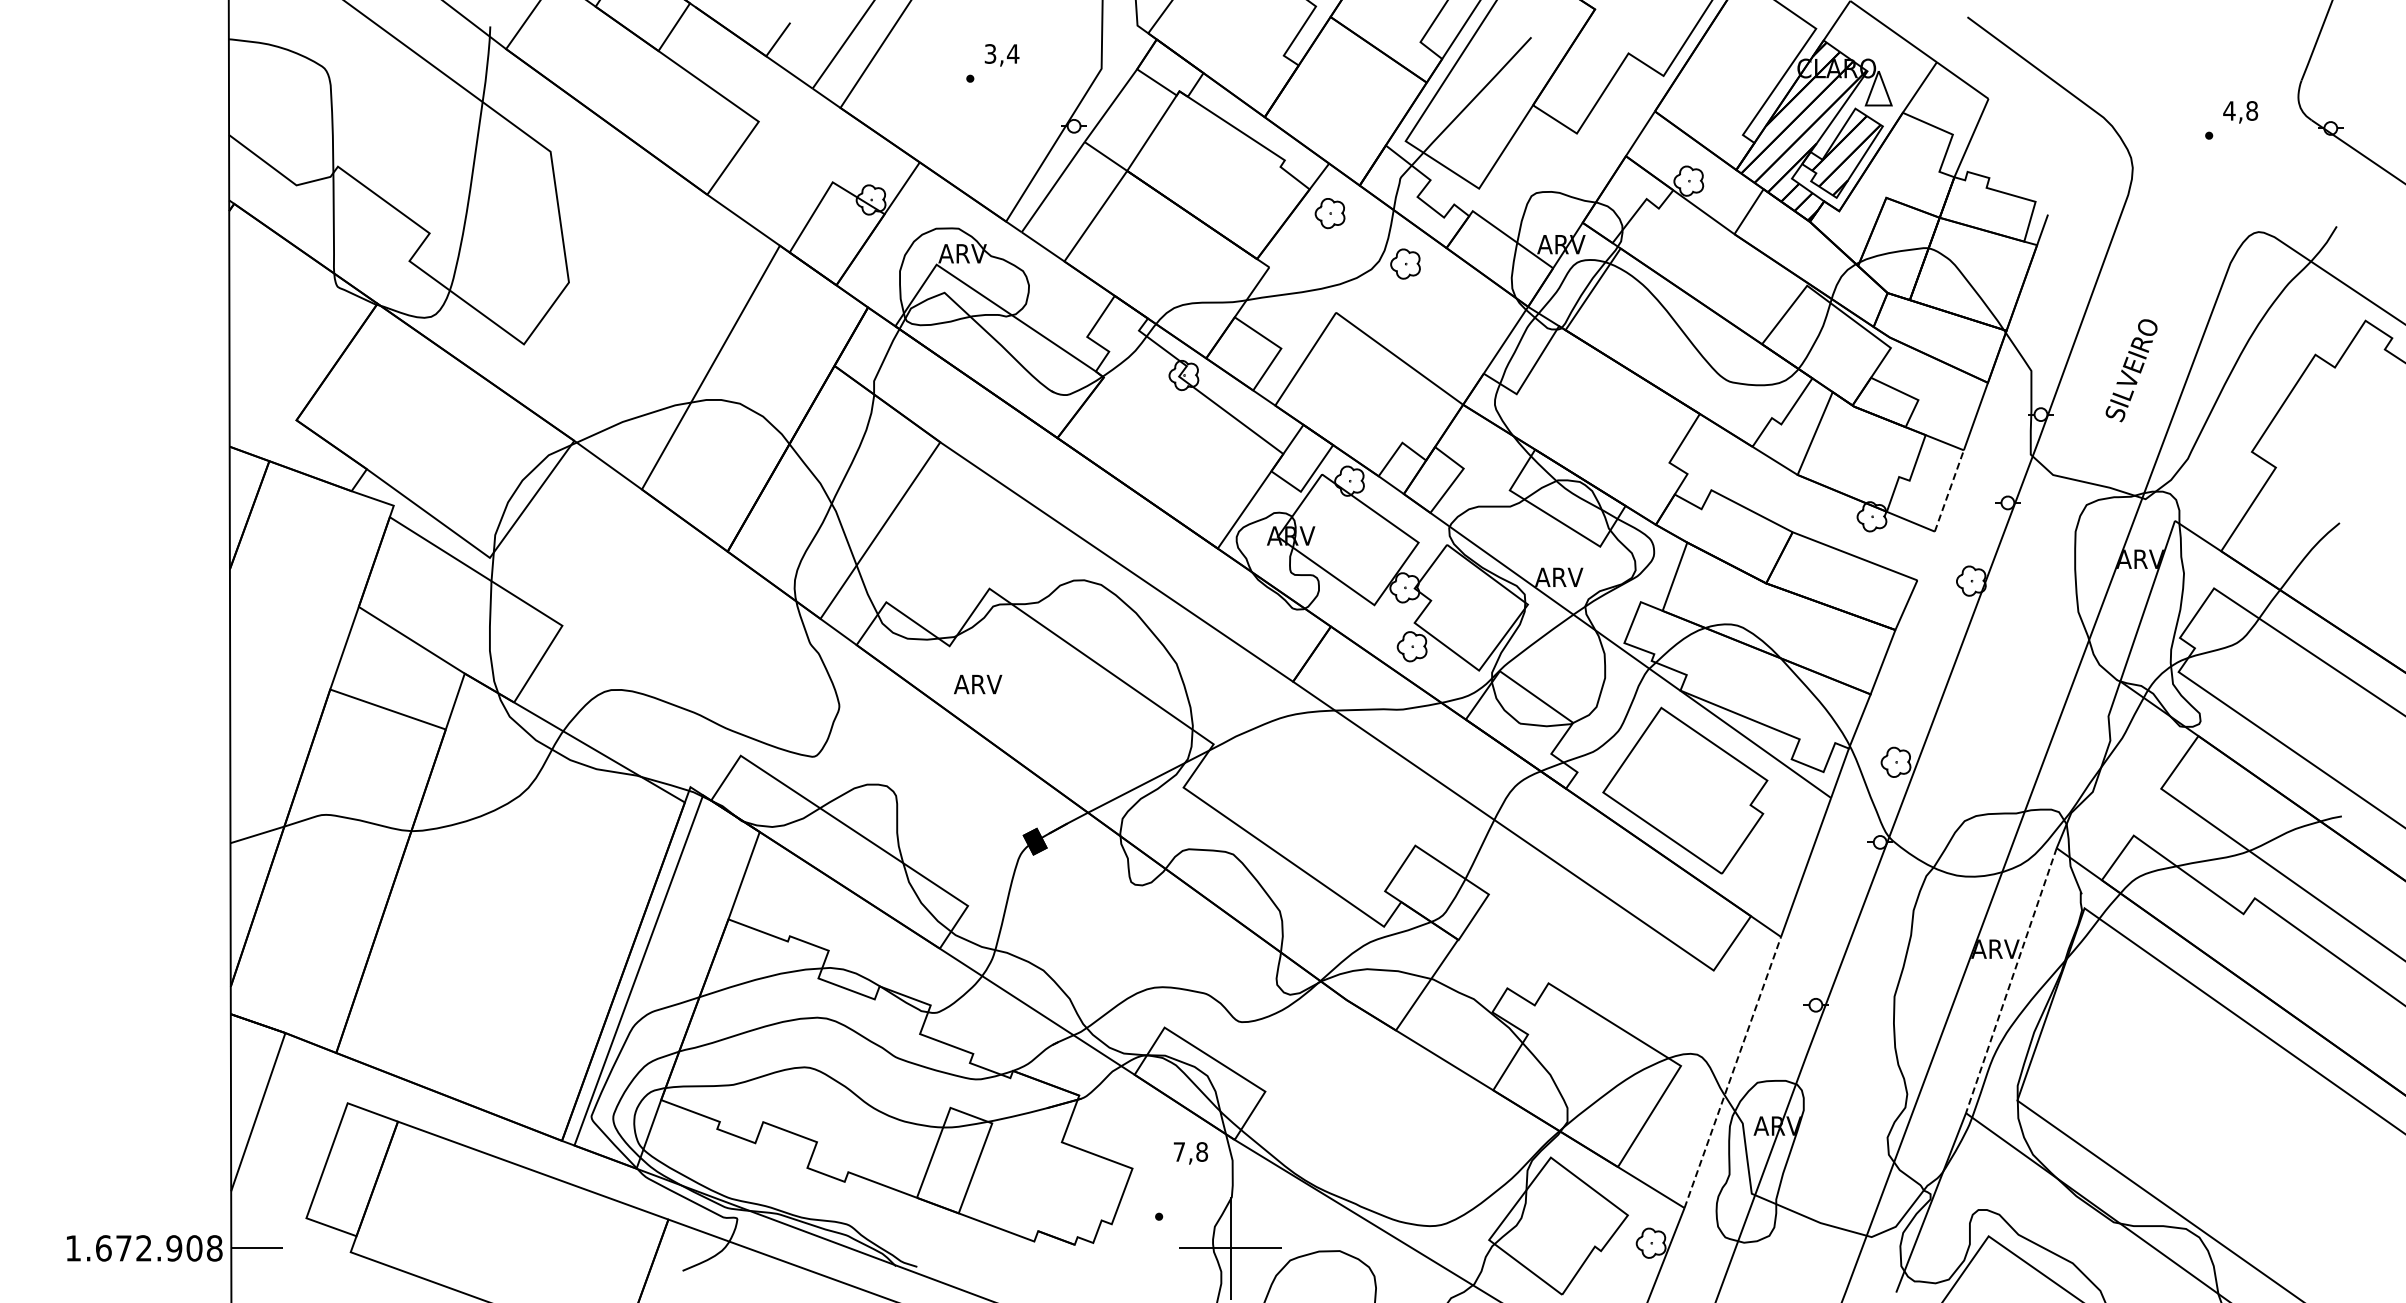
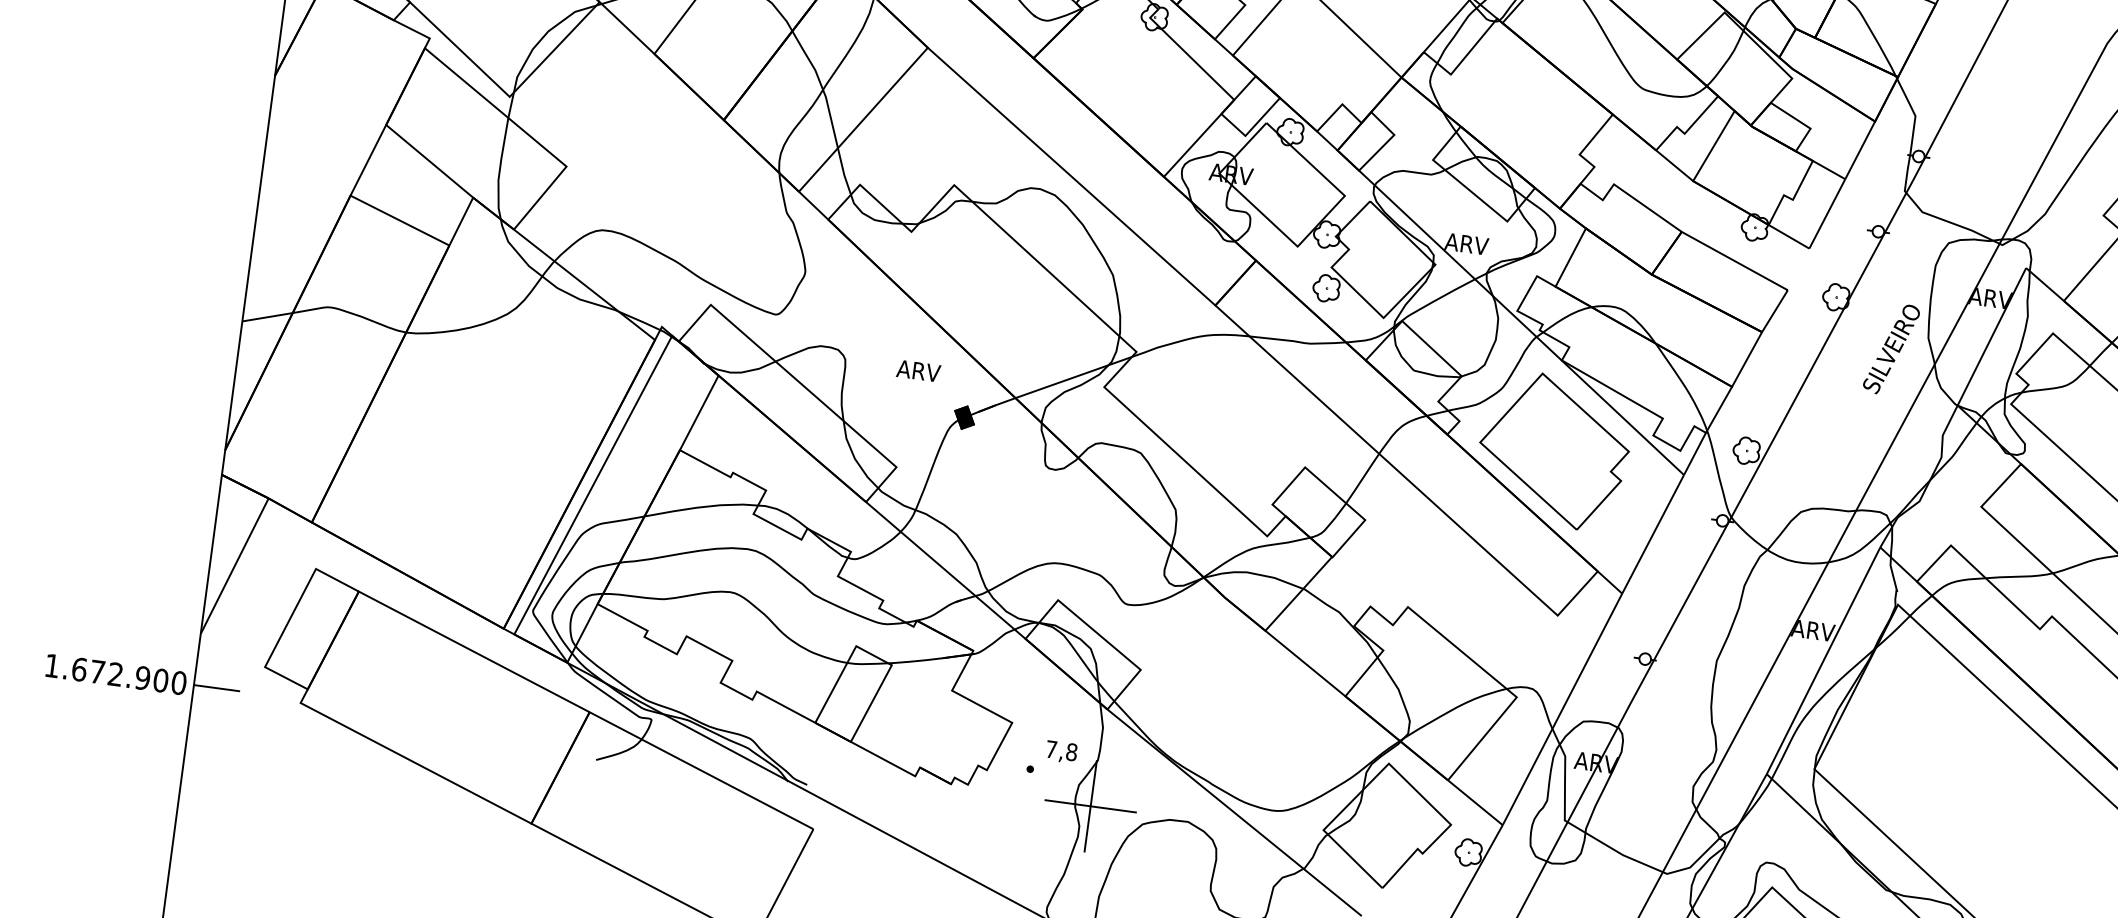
text: (2131, 370) -> (1891, 349), moved
line: (1949, 490) -> (1827, 213), dashed -> solid
text: (978, 684) -> (919, 371), moved
line: (2011, 981) -> (1823, 661), dashed -> solid
line: (1732, 1072) -> (1562, 709), dashed -> solid
text: (1190, 1153) -> (1061, 752), moved
text: (214, 1248) -> (178, 683), 1.672.908 -> 1.672.900

